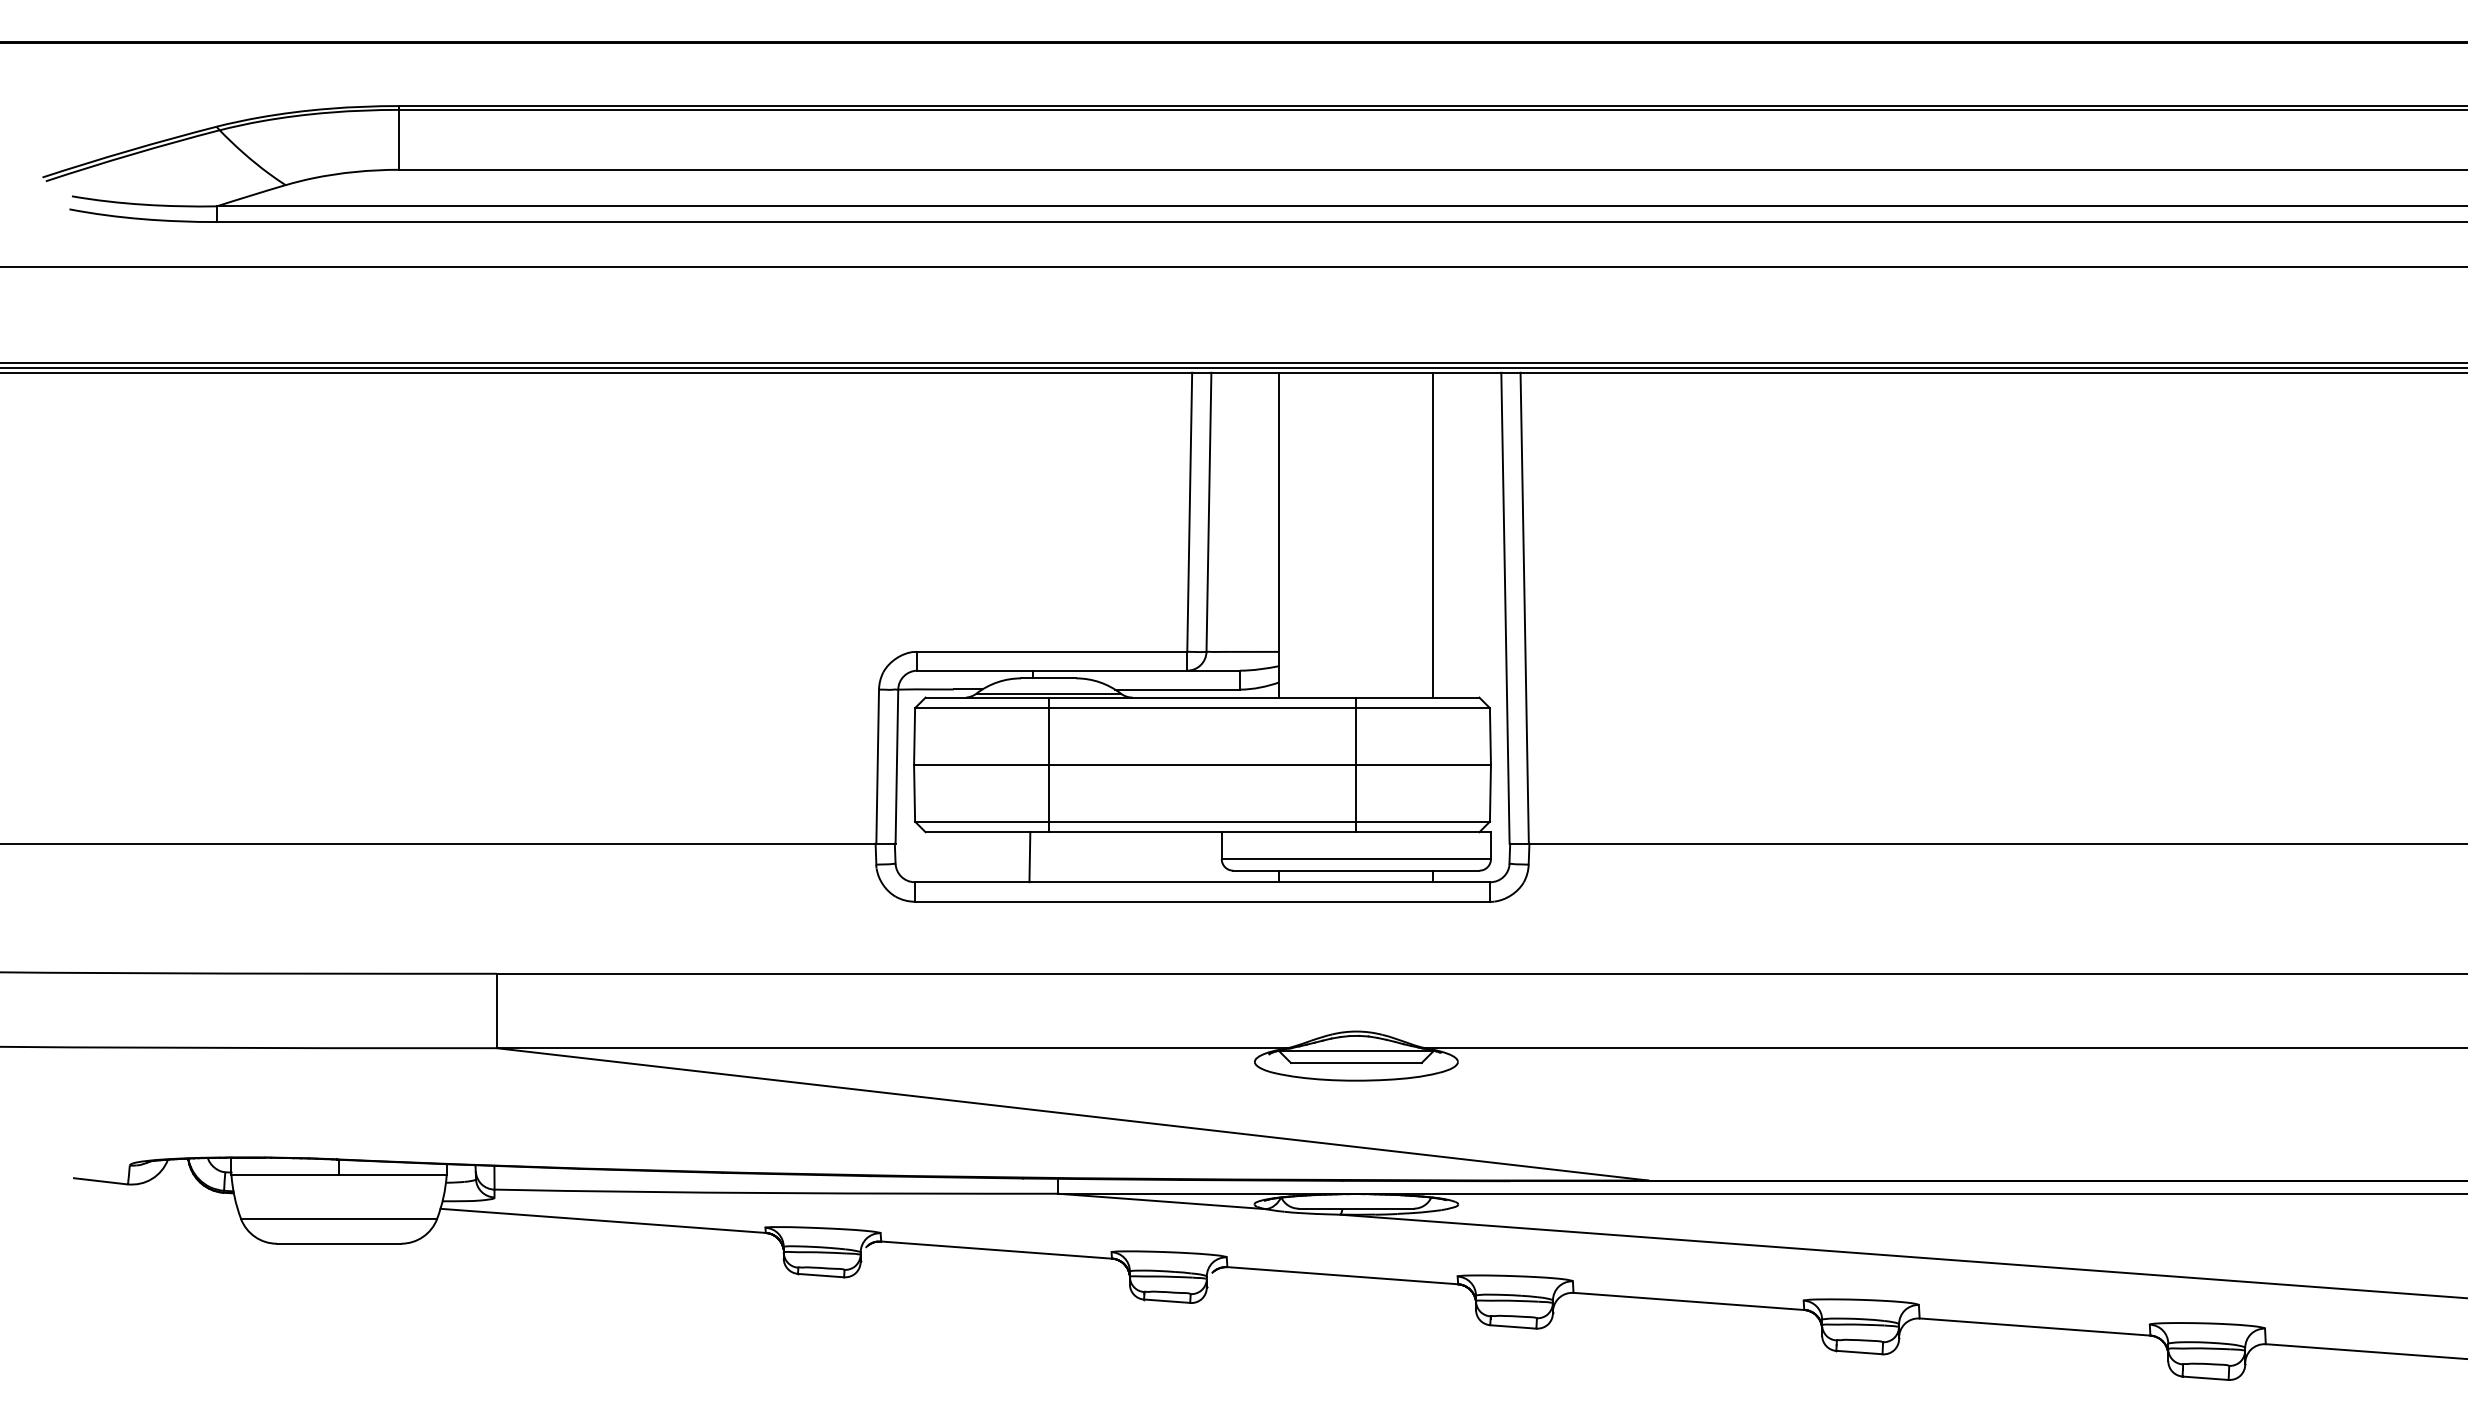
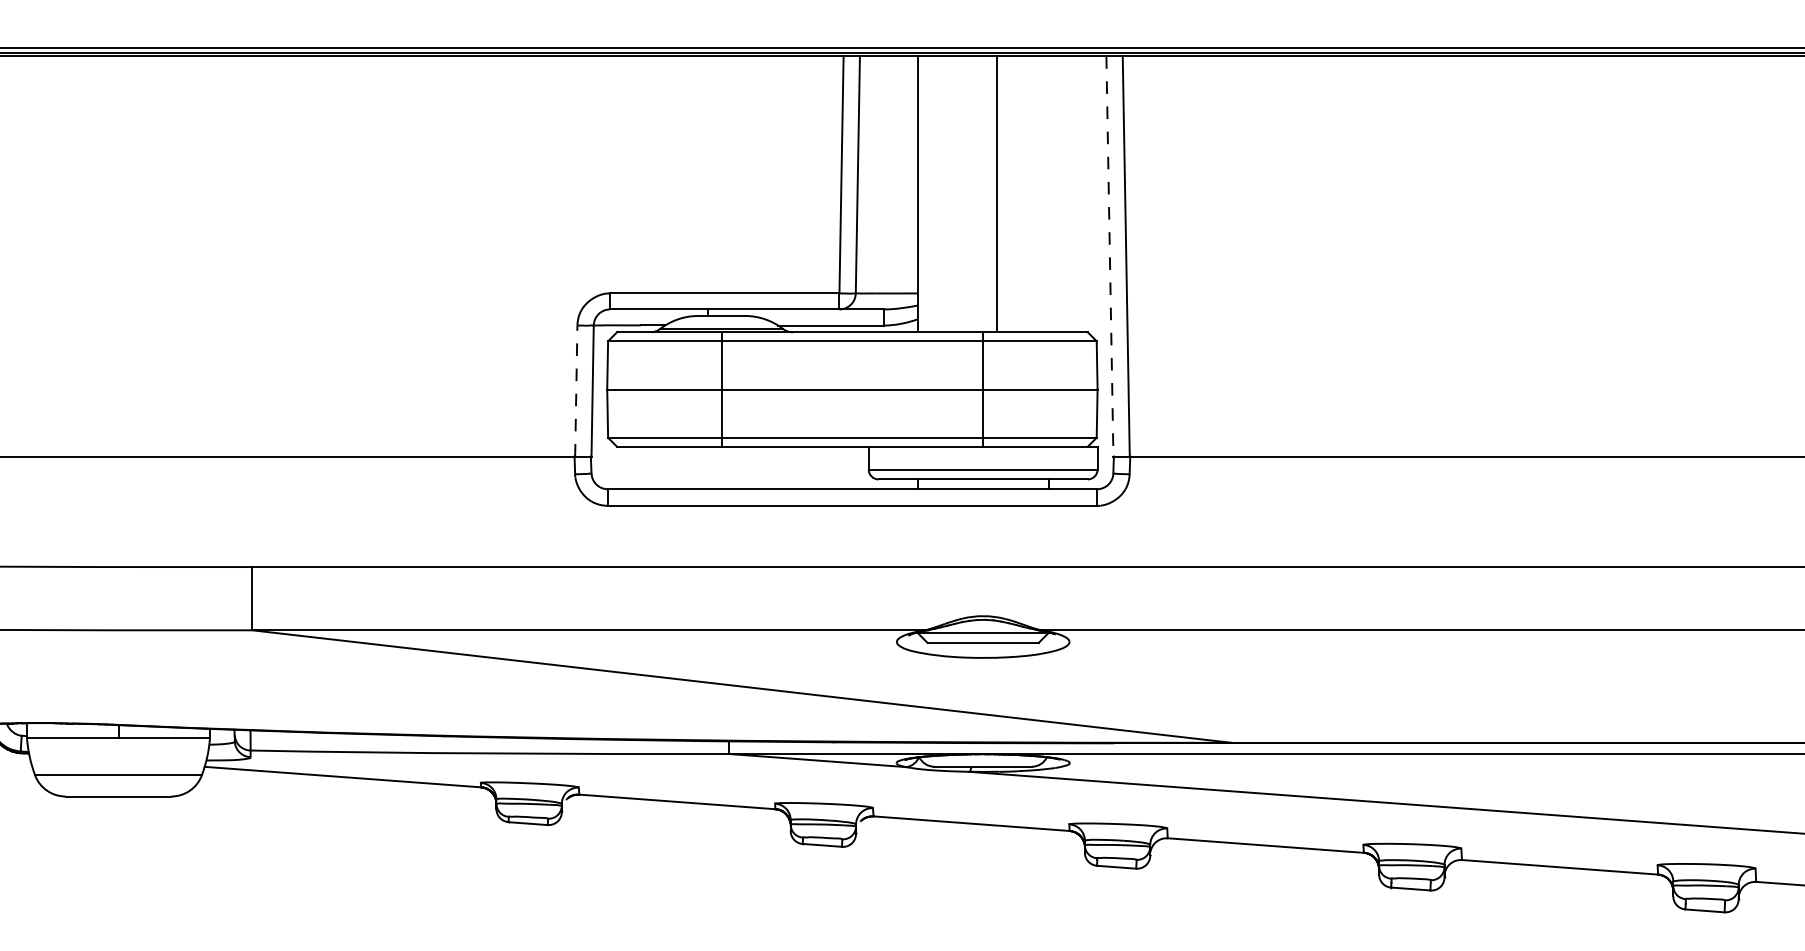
line: (1433, 534) -> (996, 193), moved
line: (1505, 608) -> (1109, 256), solid -> dashed
line: (877, 766) -> (576, 390), solid -> dashed
line: (1029, 856) -> (705, 467), removed

